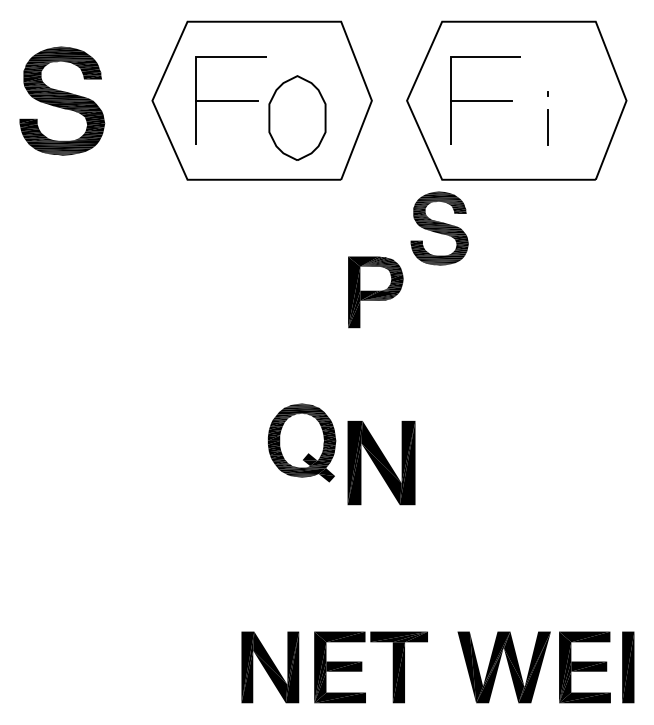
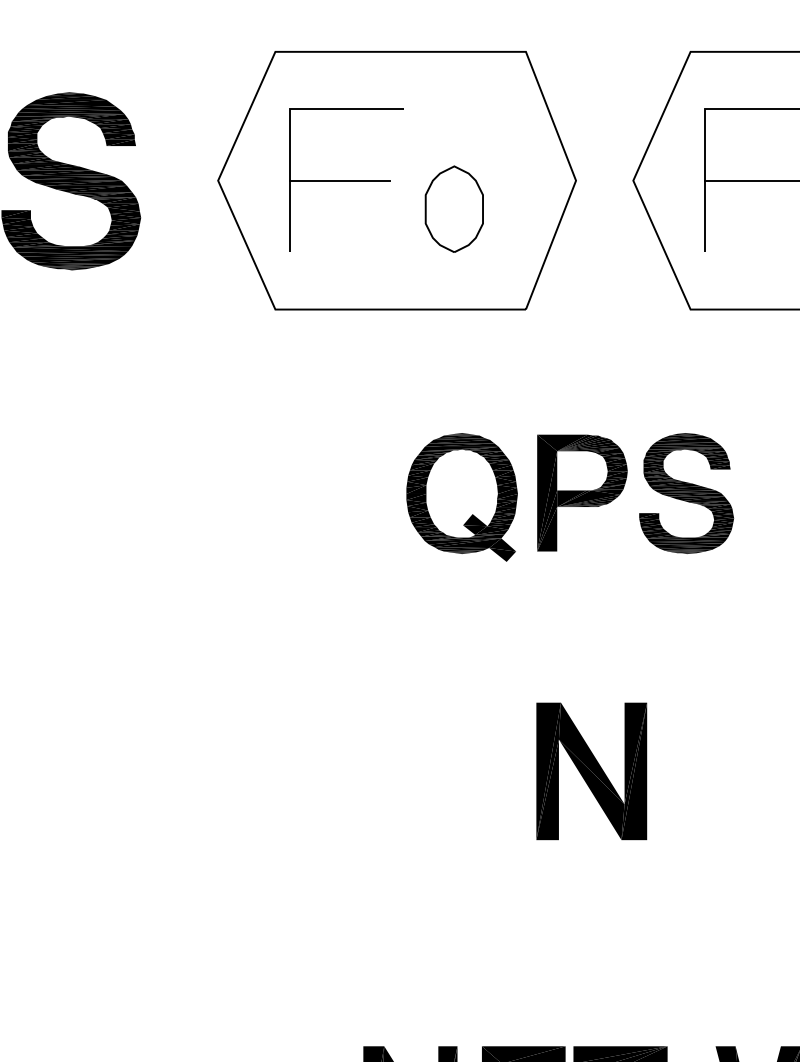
part: (296, 118) -> (453, 209), size x0.62
part: (439, 228) -> (686, 493), moved
part: (301, 442) -> (461, 496), moved

